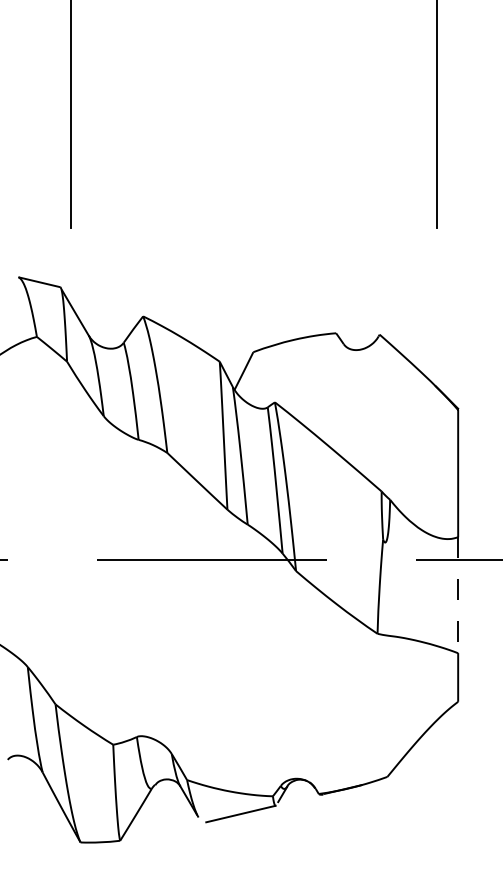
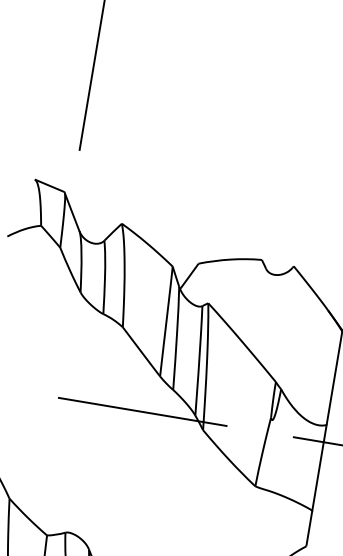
line: (458, 595) -> (319, 468), dashed -> solid

